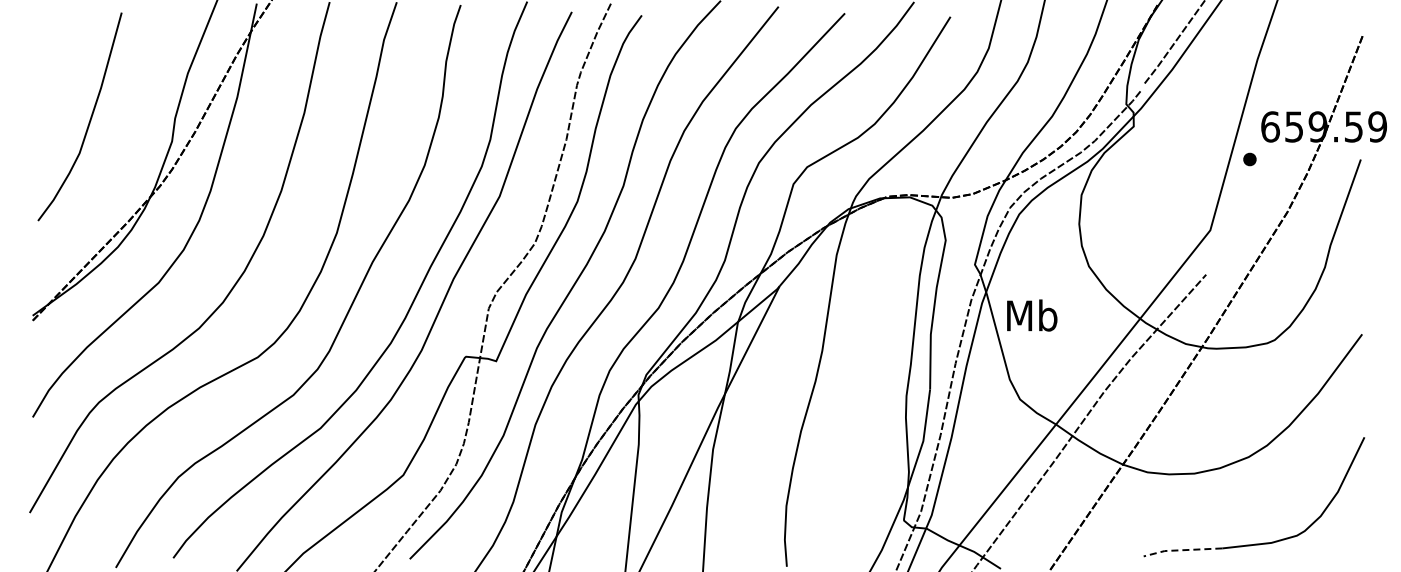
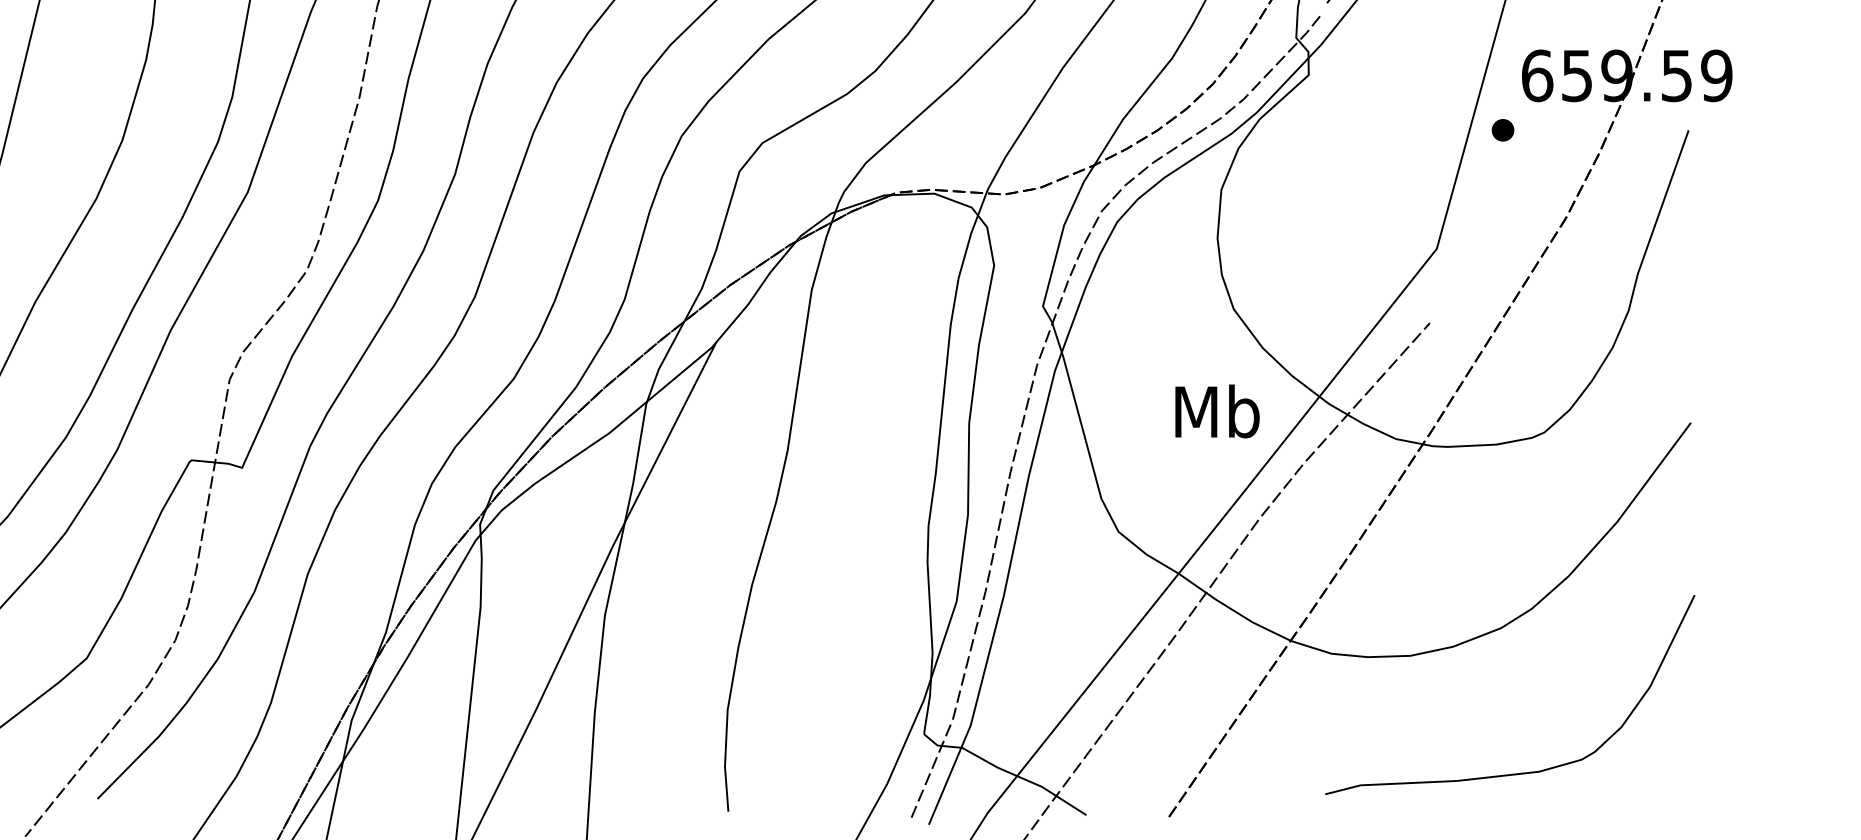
text: (1032, 315) -> (1217, 411), moved
line: (1181, 550) -> (1388, 784), dashed -> solid

